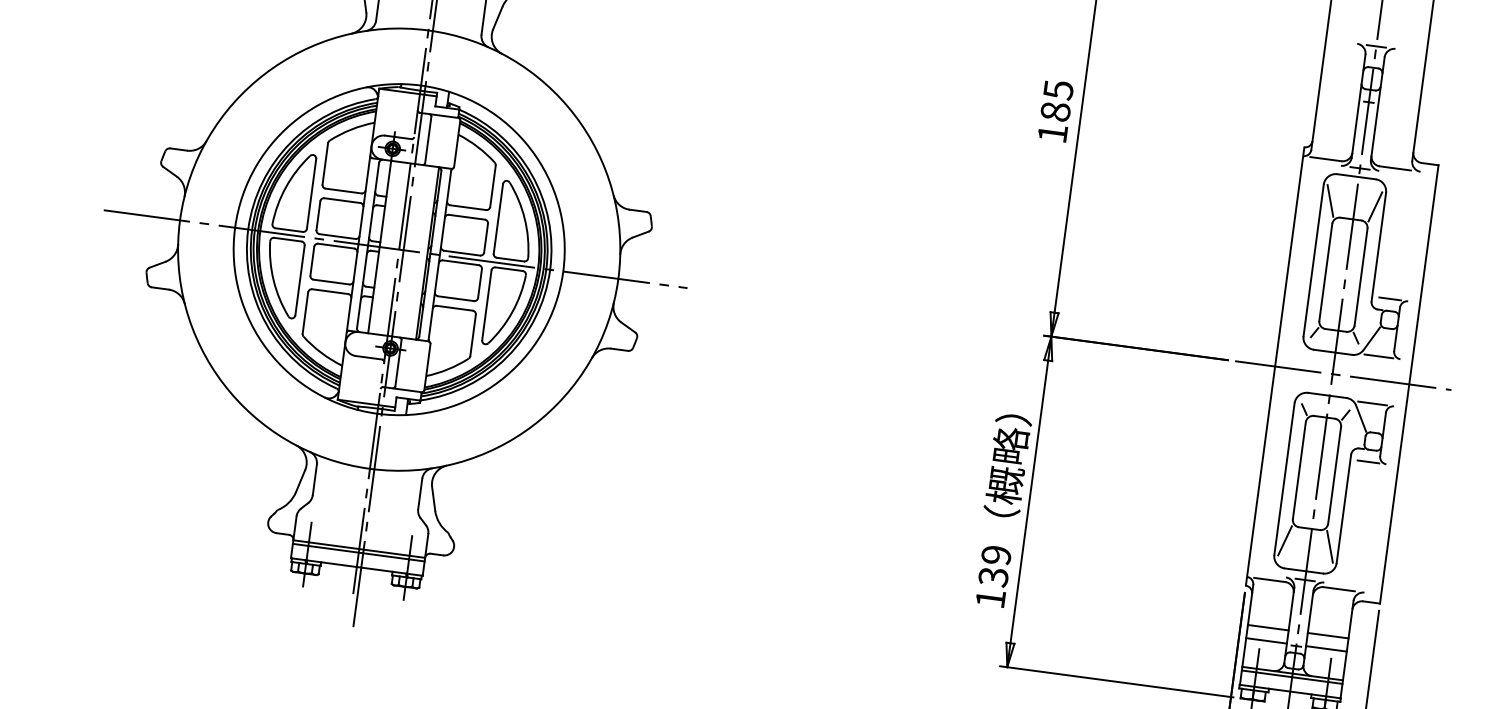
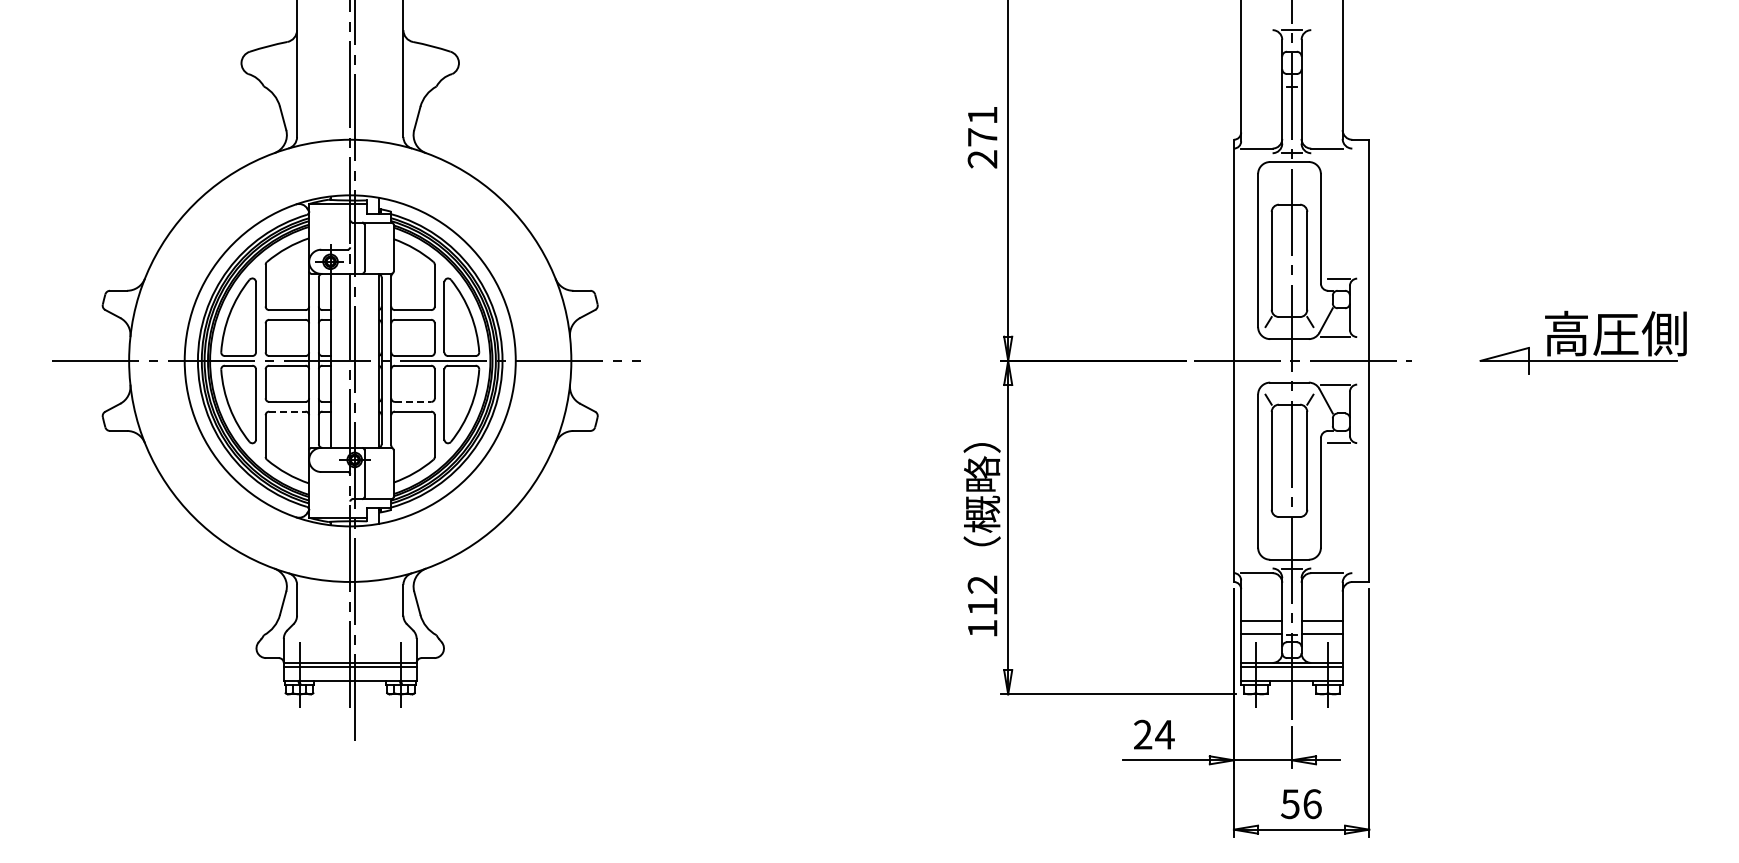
text: (1055, 111) -> (982, 137), 185 -> 271
line: (1330, 200) -> (1266, 189), removed
line: (1375, 207) -> (1312, 189), removed
line: (330, 291) -> (287, 411), solid -> dashed
line: (456, 298) -> (413, 401), solid -> dashed
line: (1284, 540) -> (1266, 532), removed
line: (1330, 547) -> (1312, 532), removed
text: (994, 565) -> (982, 595), 139 -> 112

